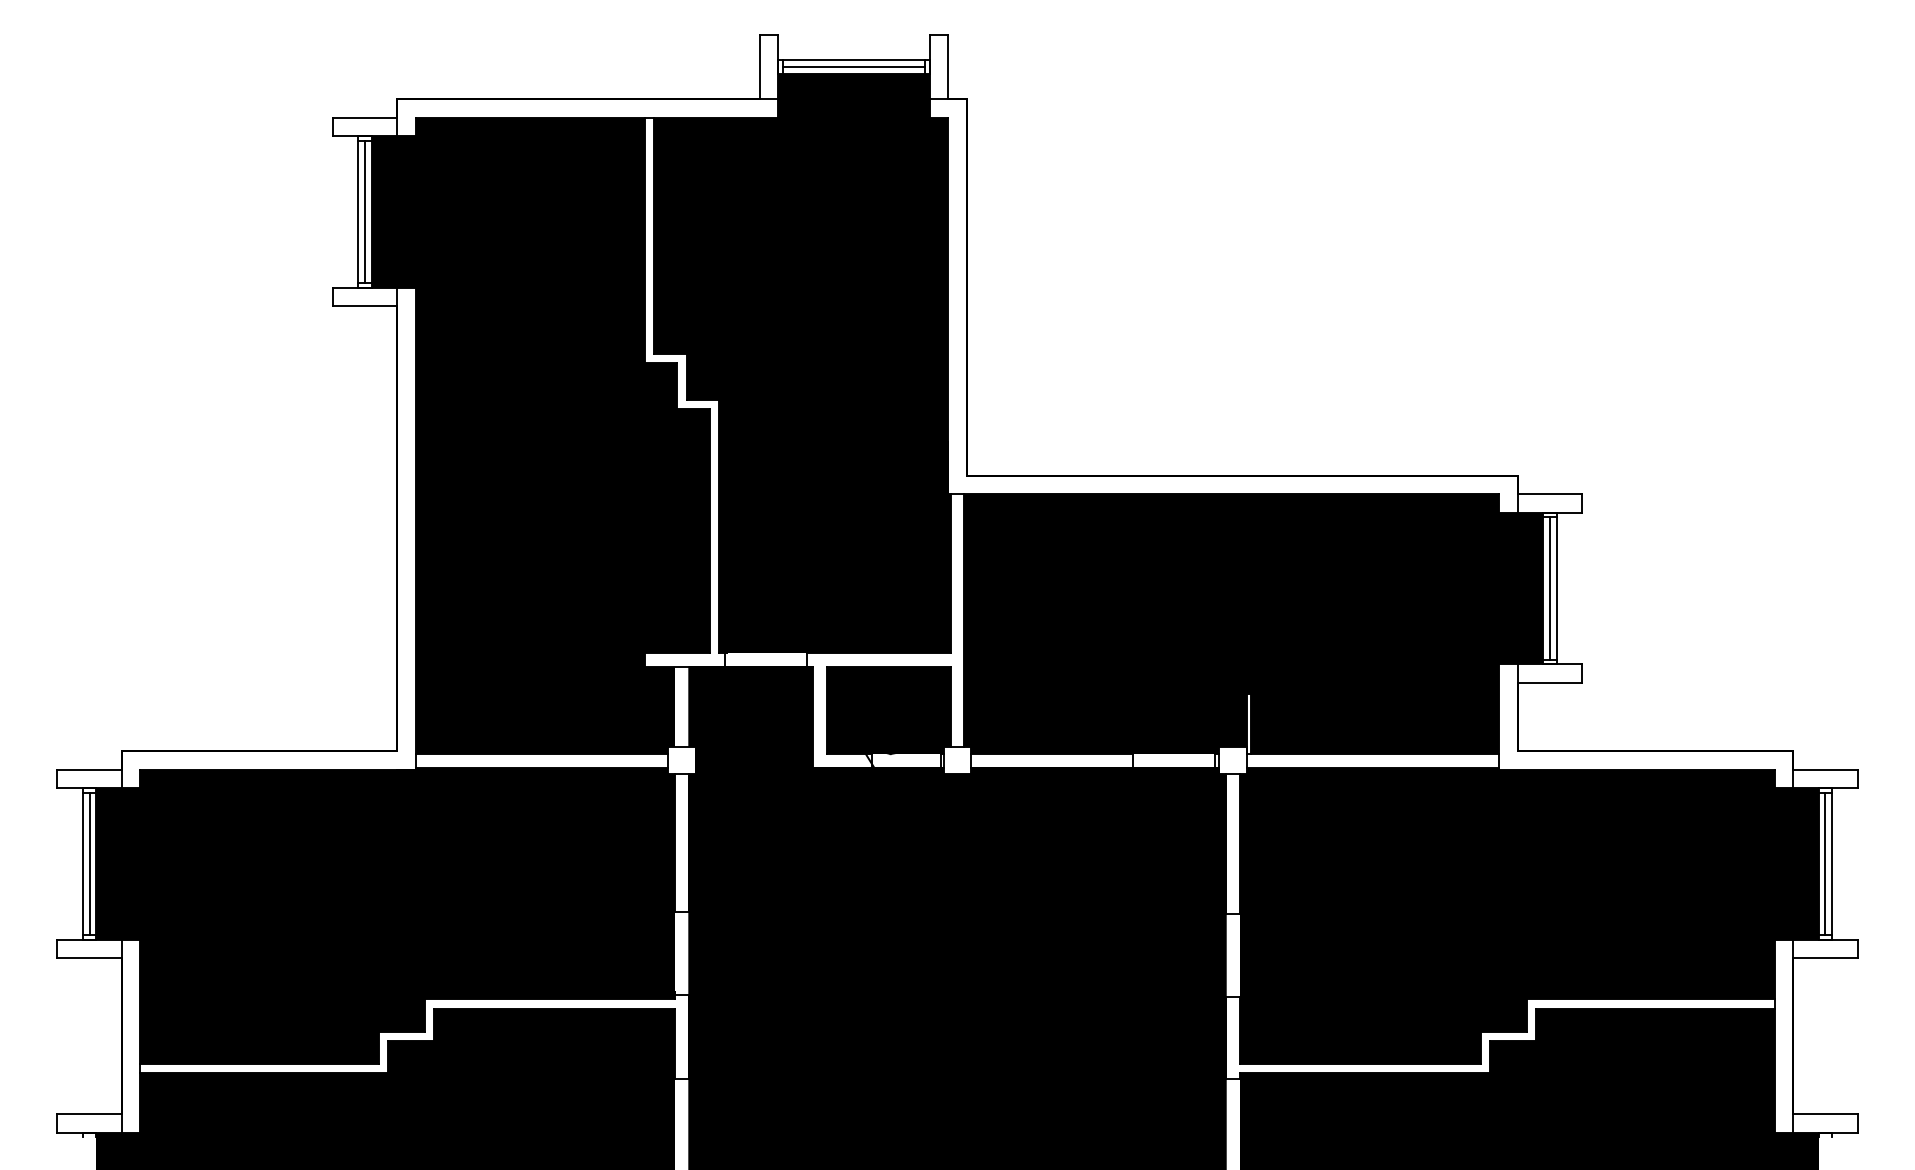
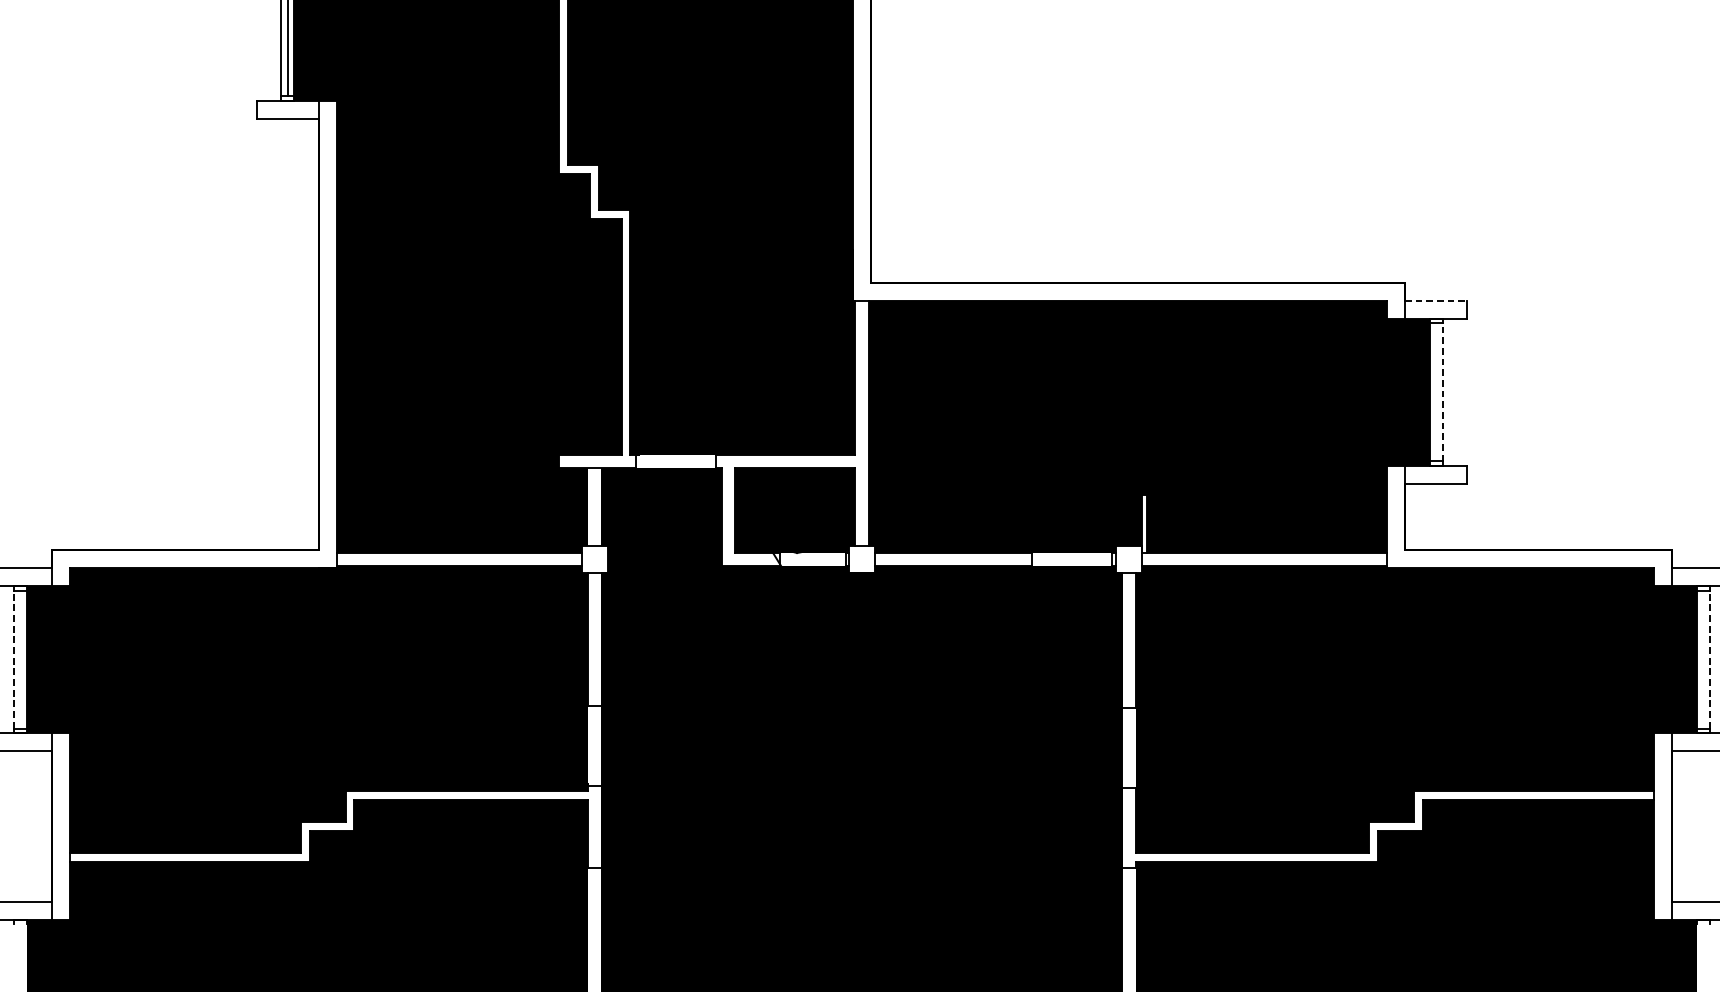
line: (1550, 494) -> (1436, 301), solid -> dashed
line: (1556, 587) -> (1442, 391), solid -> dashed
line: (1549, 588) -> (1435, 392), removed
line: (82, 863) -> (13, 659), solid -> dashed
line: (89, 863) -> (20, 659), removed
line: (1825, 863) -> (1703, 659), removed
line: (1832, 863) -> (1710, 659), solid -> dashed

